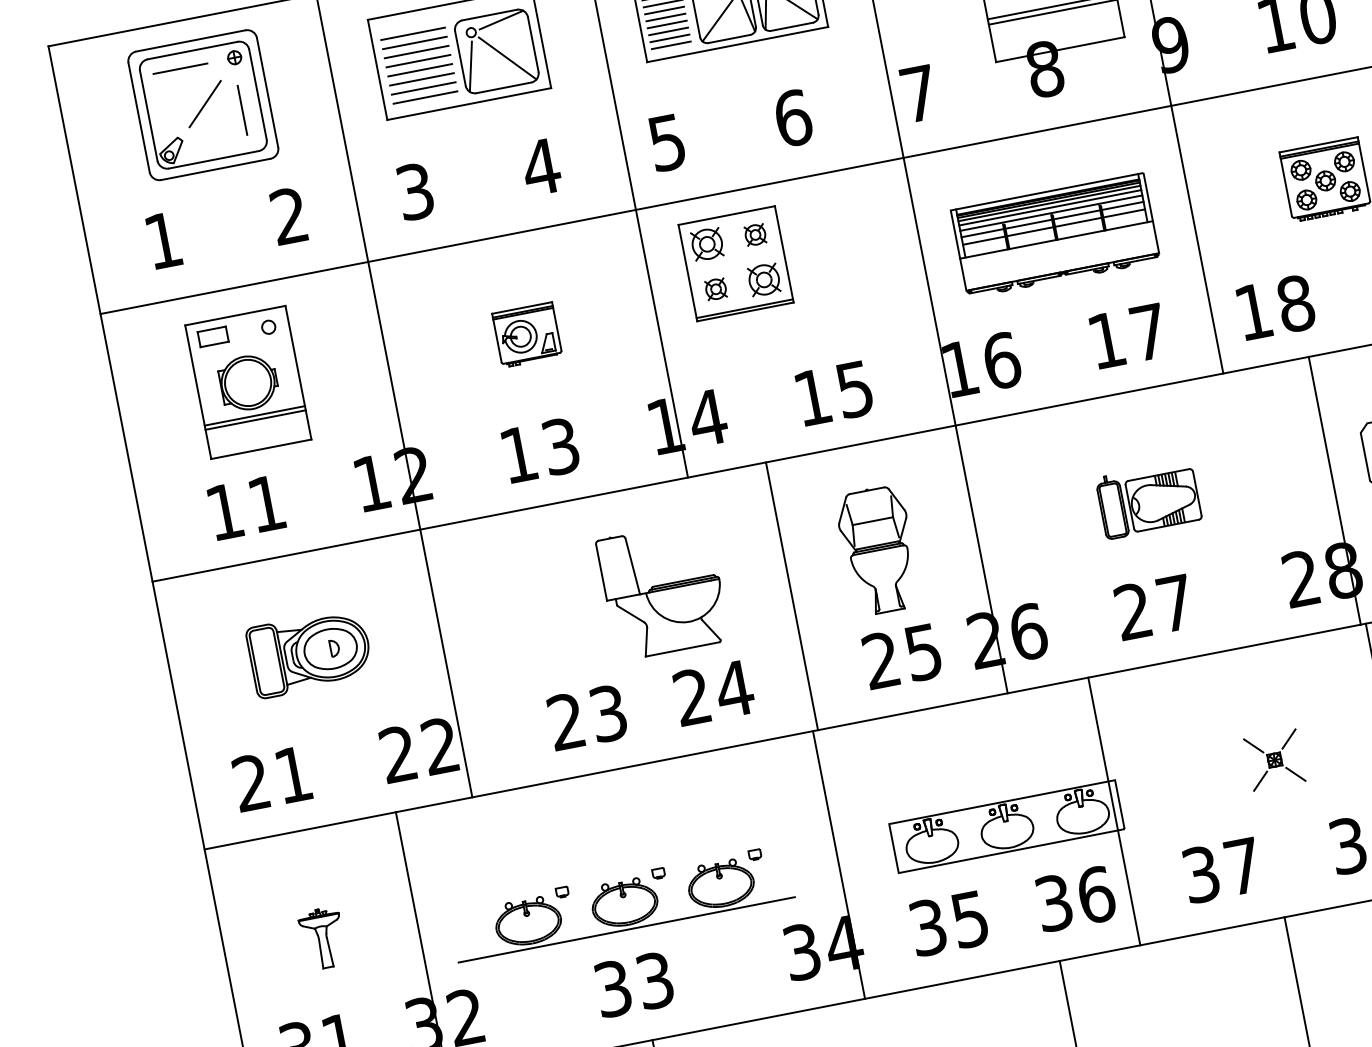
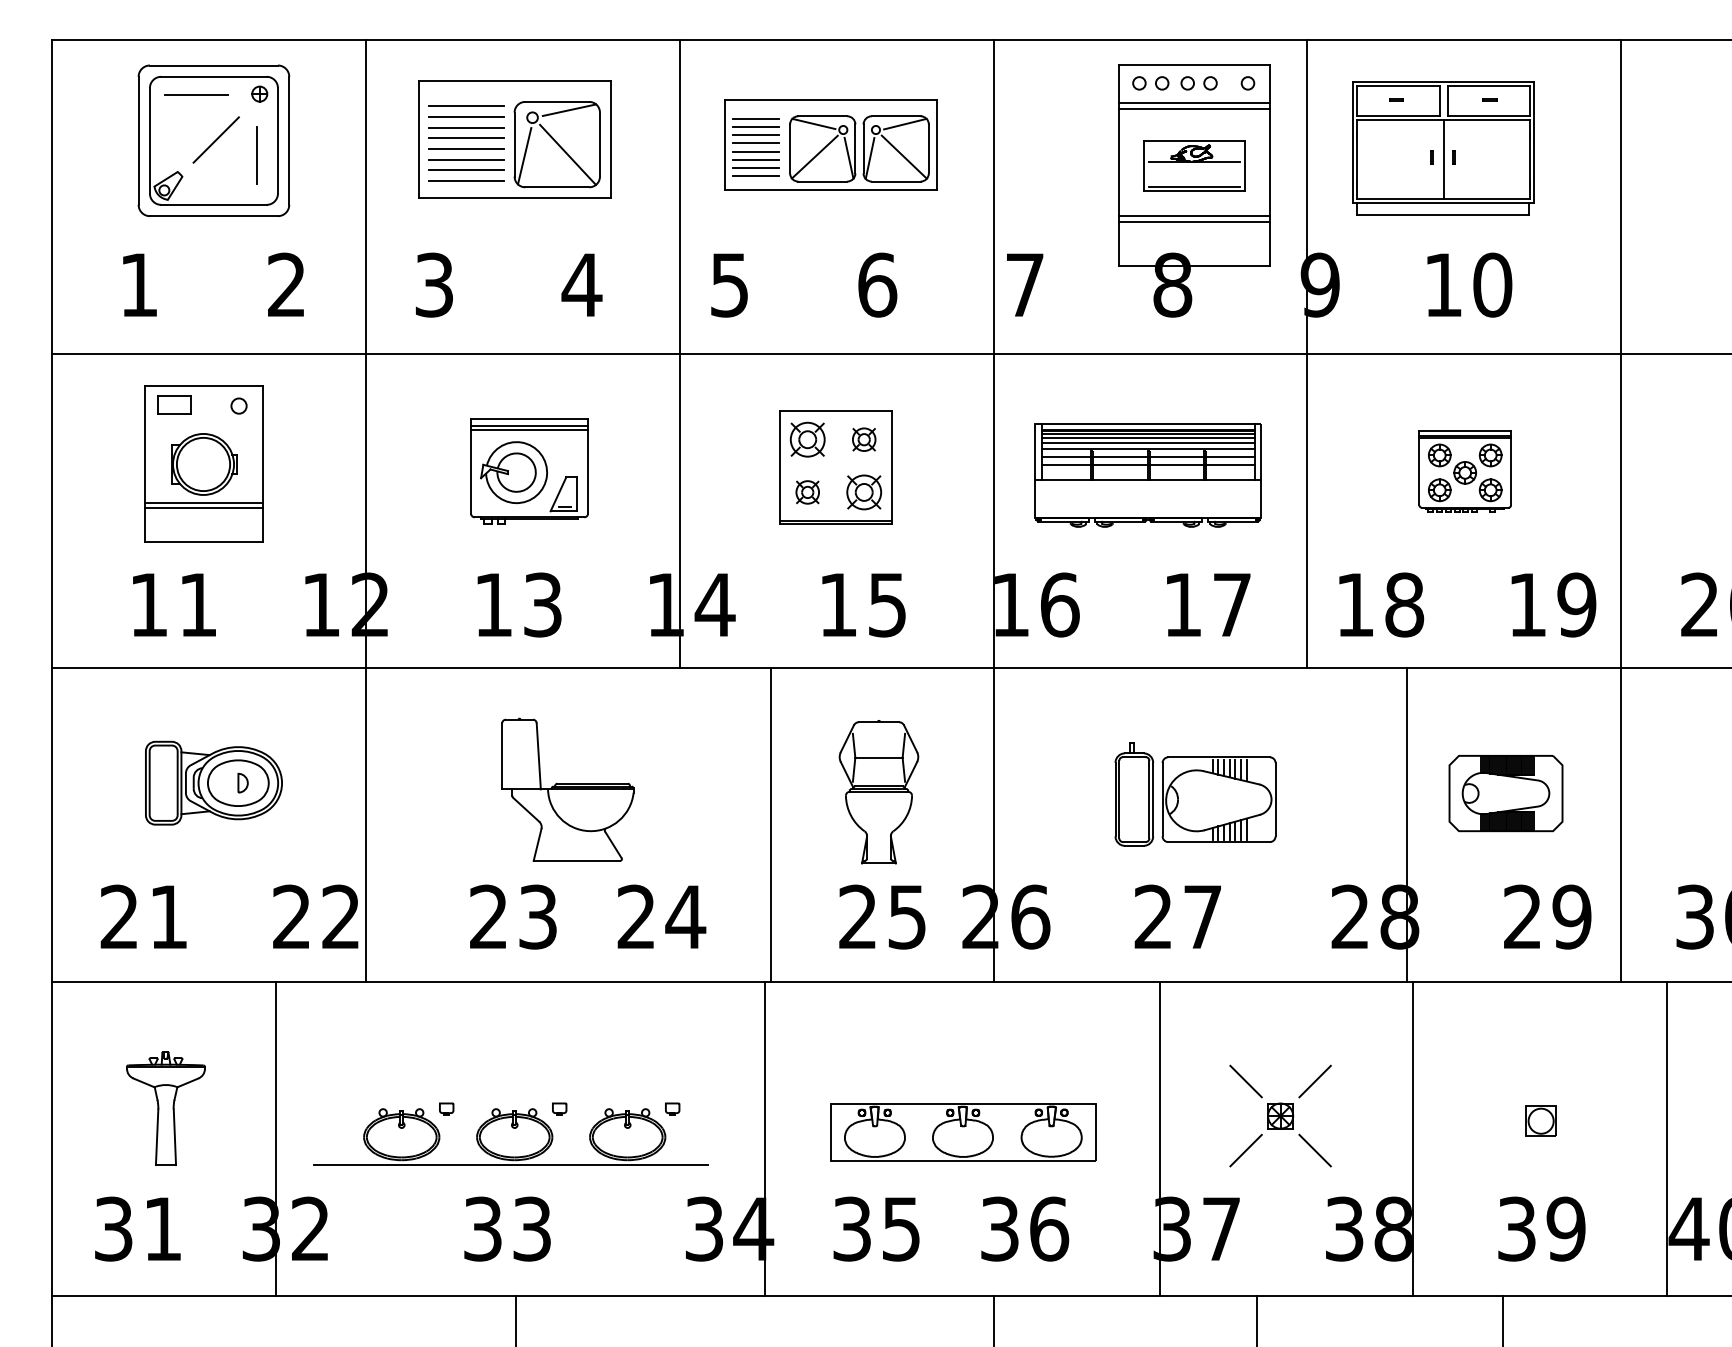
part: (735, 263) -> (835, 467), moved
part: (527, 334) -> (529, 471), size x1.67
part: (1148, 499) -> (1195, 794), size x1.43
part: (662, 590) -> (567, 789), moved
part: (1274, 759) -> (1280, 1115), size x1.67
line: (1113, 811) -> (1159, 1138), moved
part: (322, 938) -> (165, 1108), size x1.67

